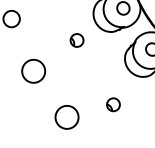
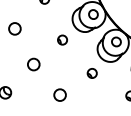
circle: (33, 71) -> (33, 64), size x0.71
part: (112, 104) -> (91, 73), moved
circle: (66, 116) -> (59, 94), size x0.71

